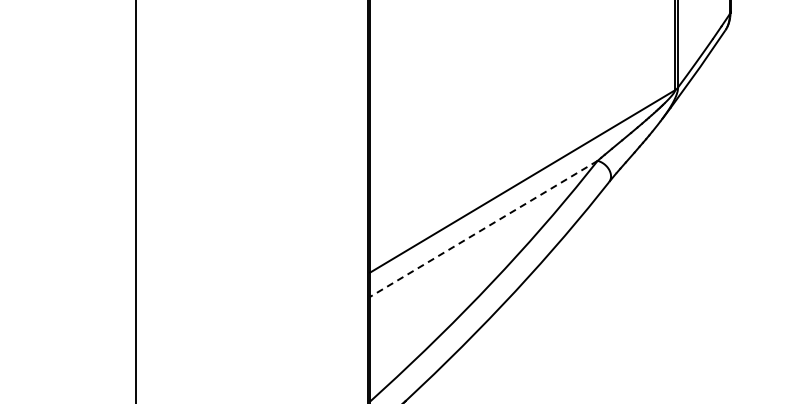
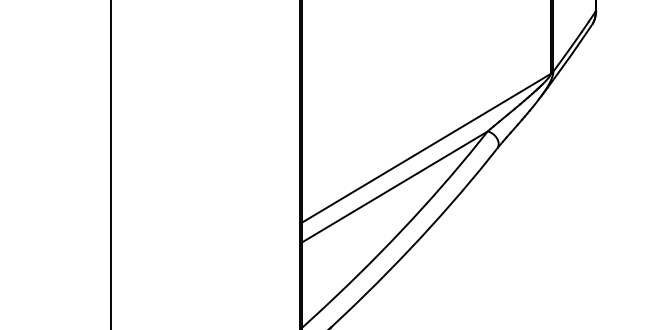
line: (483, 228) -> (394, 186), dashed -> solid

